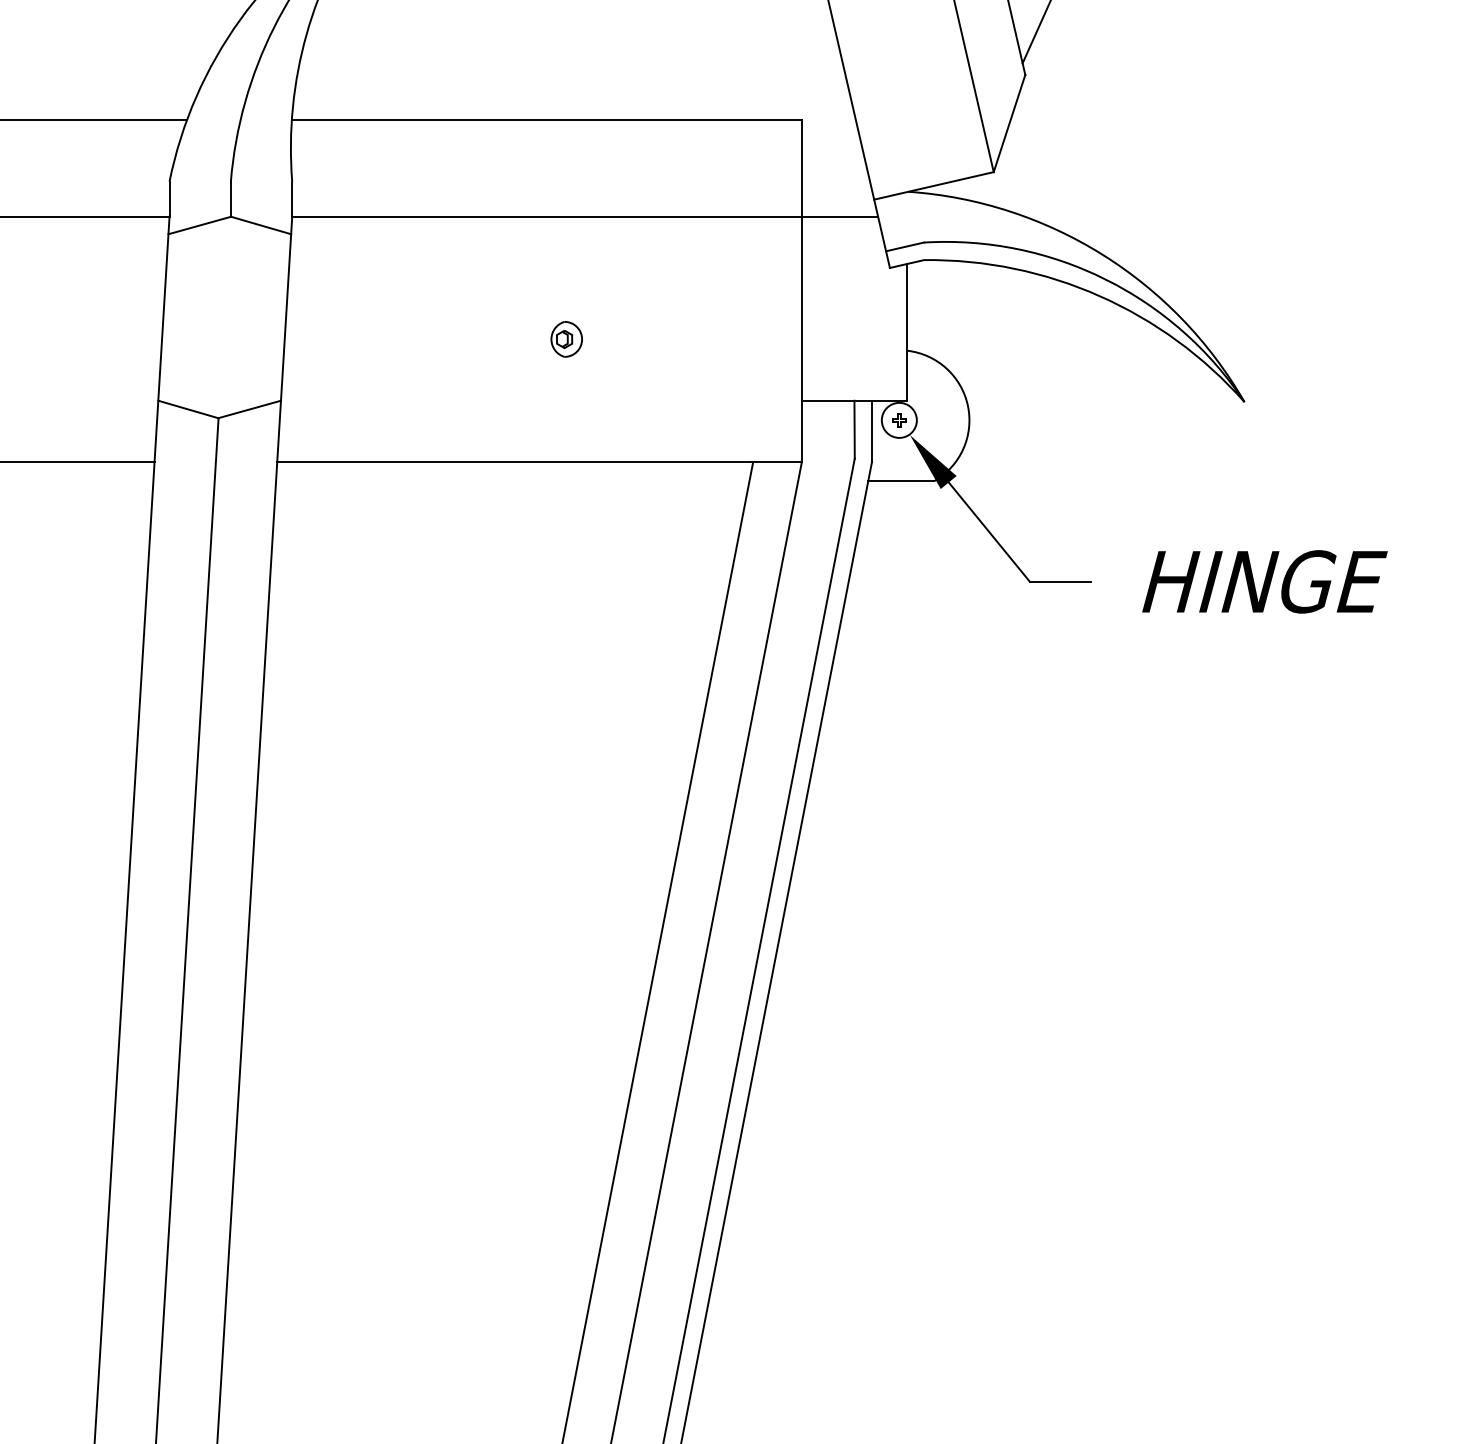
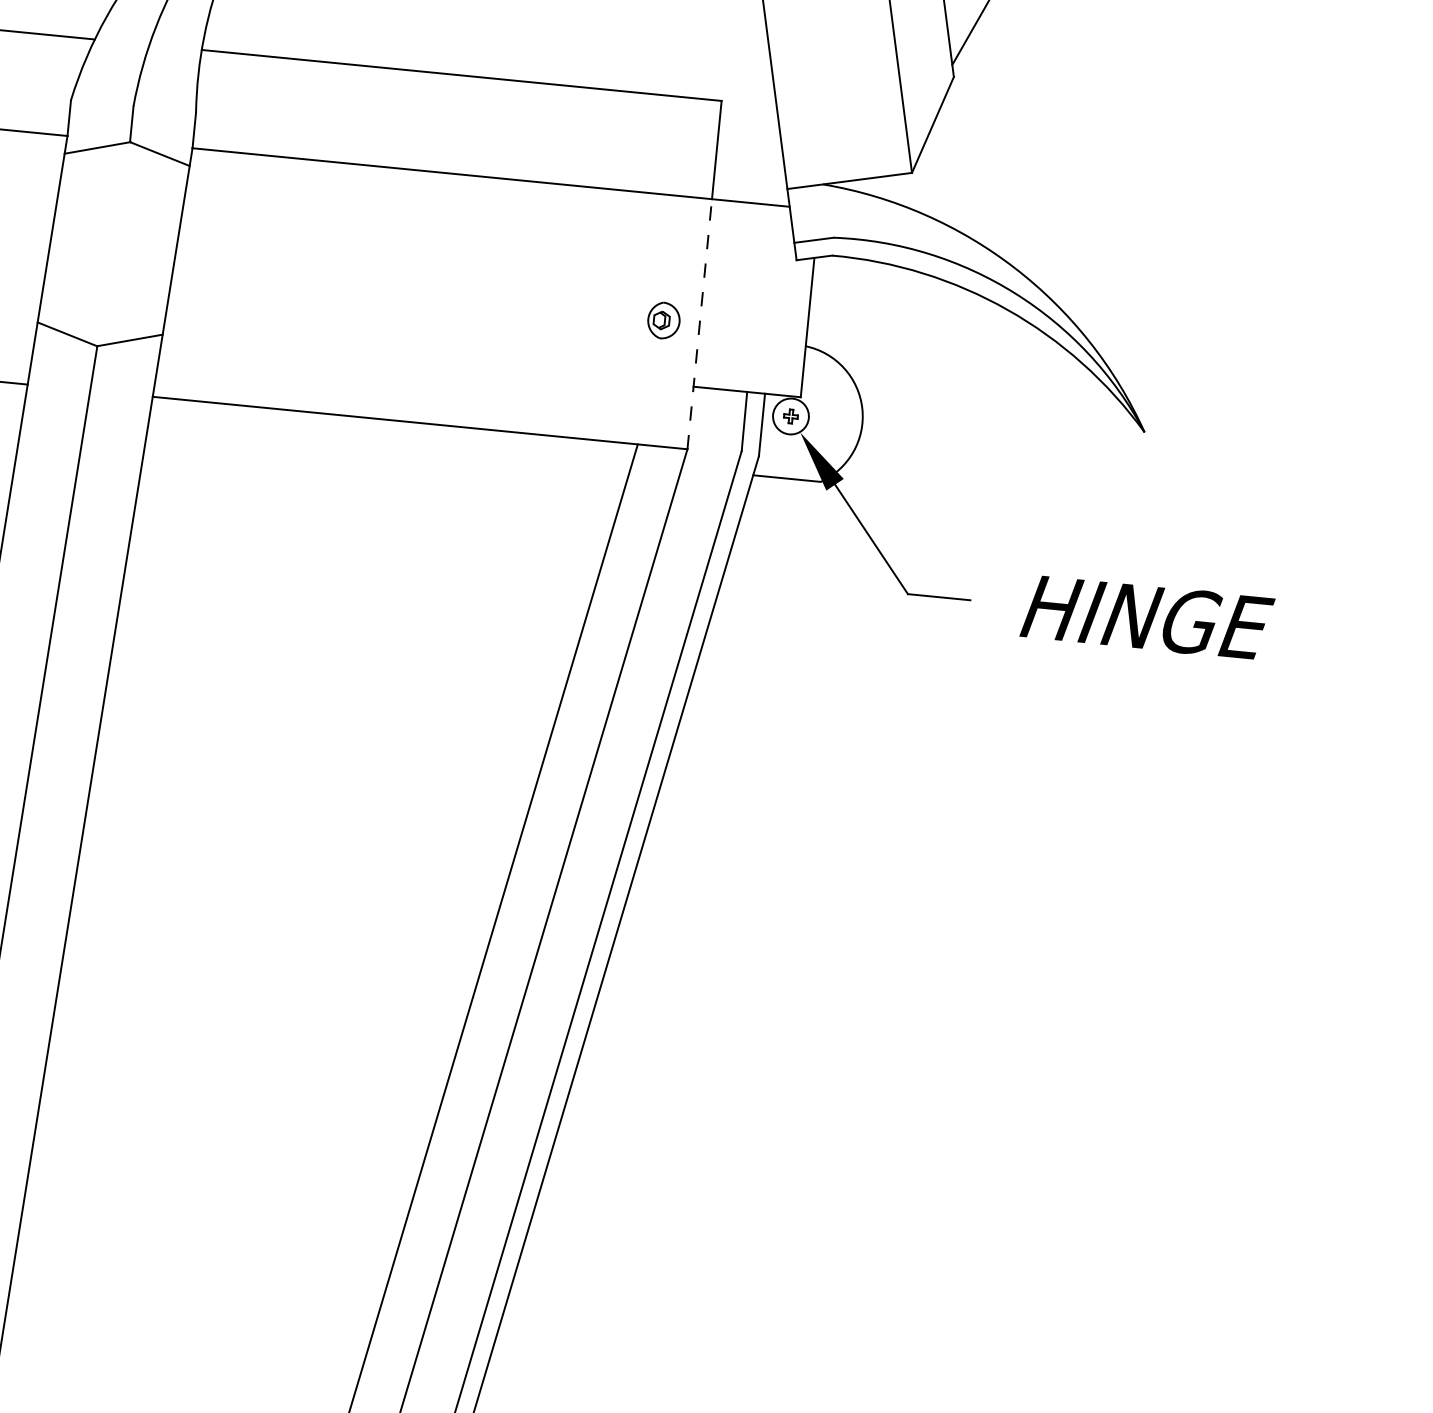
part: (566, 339) -> (663, 320), moved
line: (801, 339) -> (699, 324), solid -> dashed

